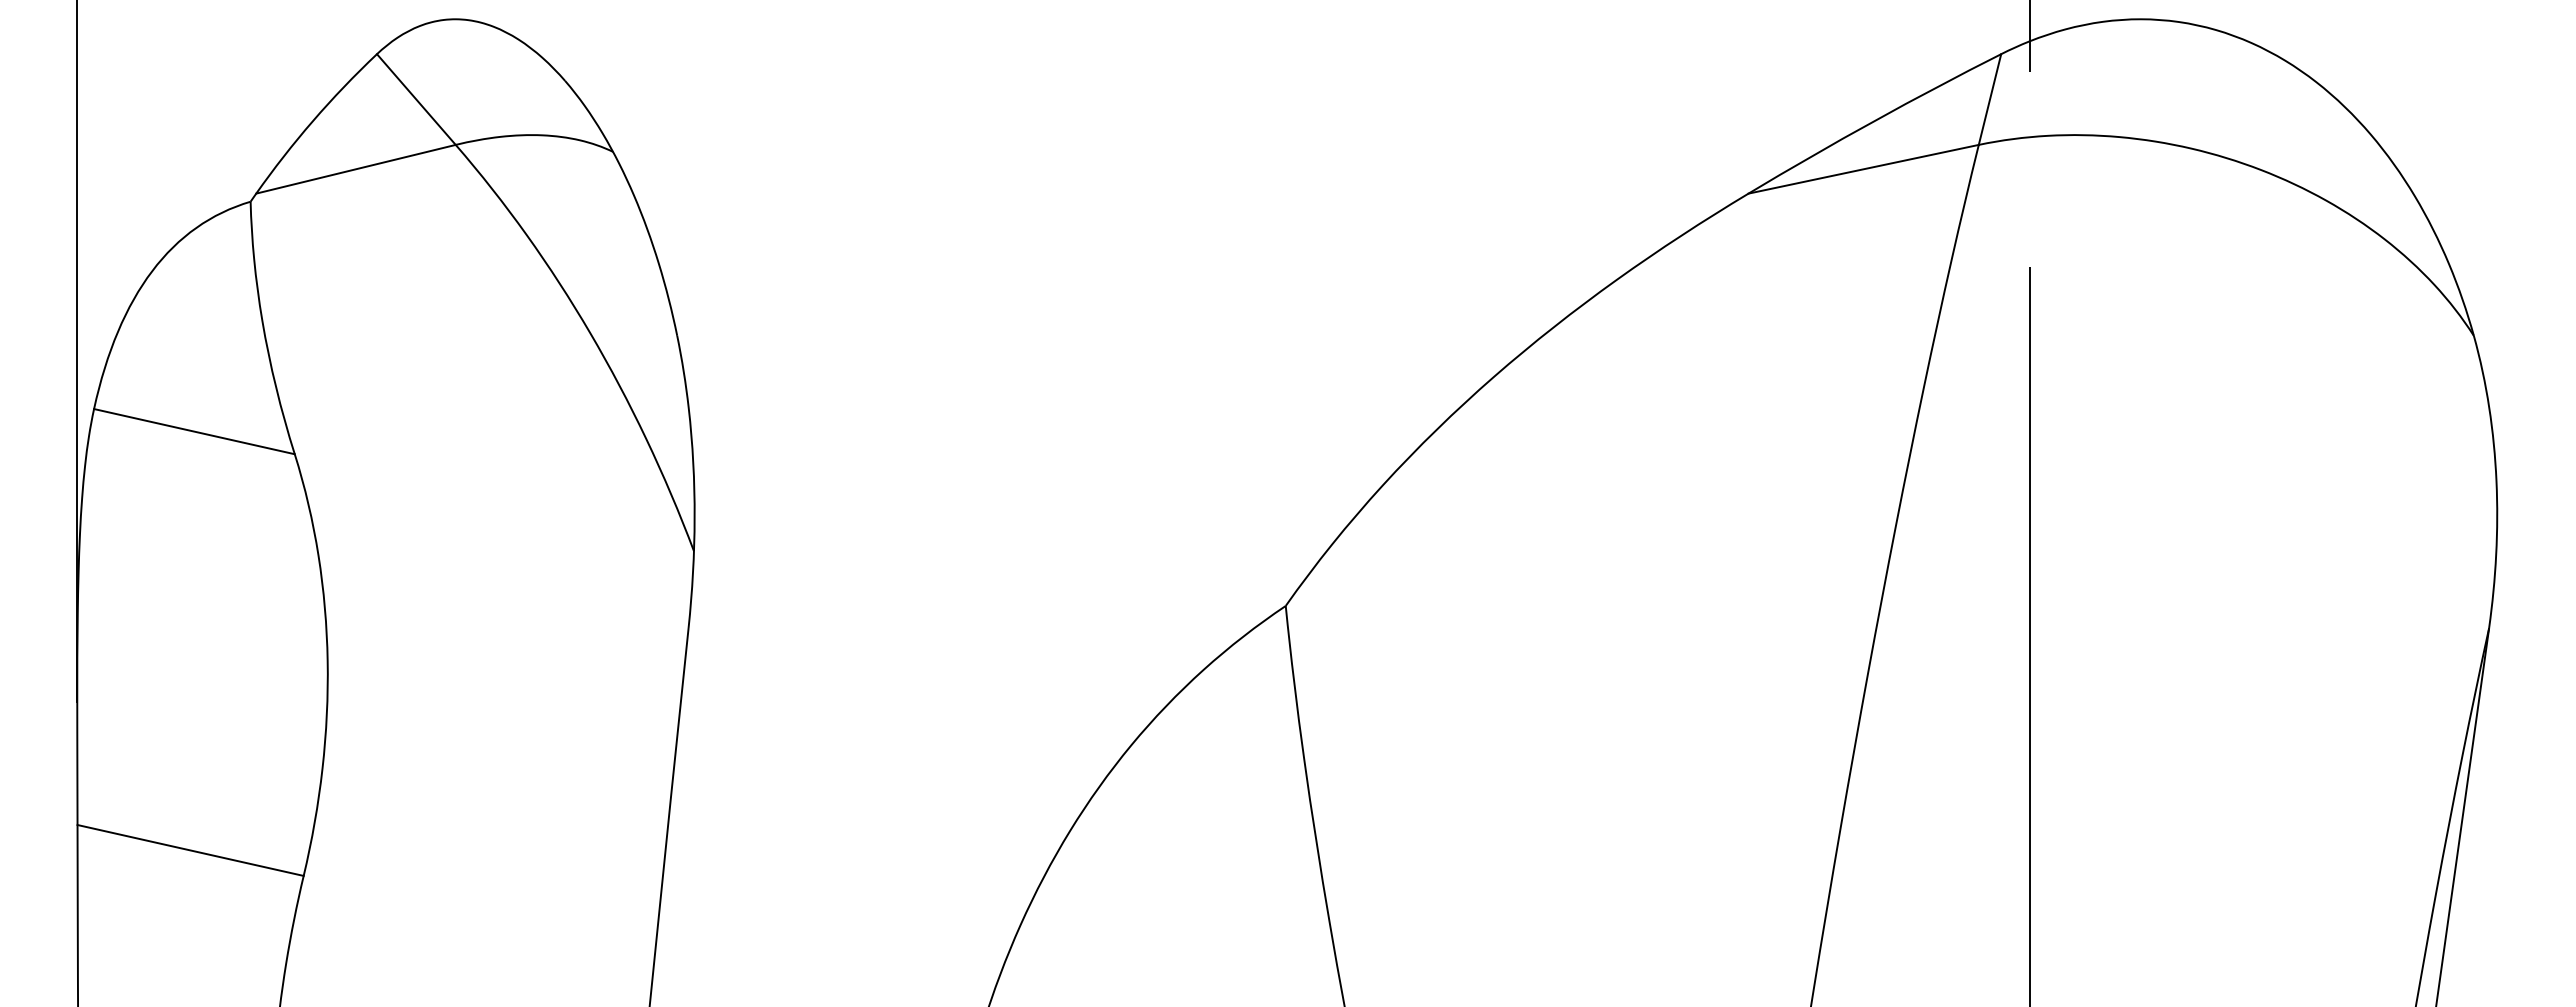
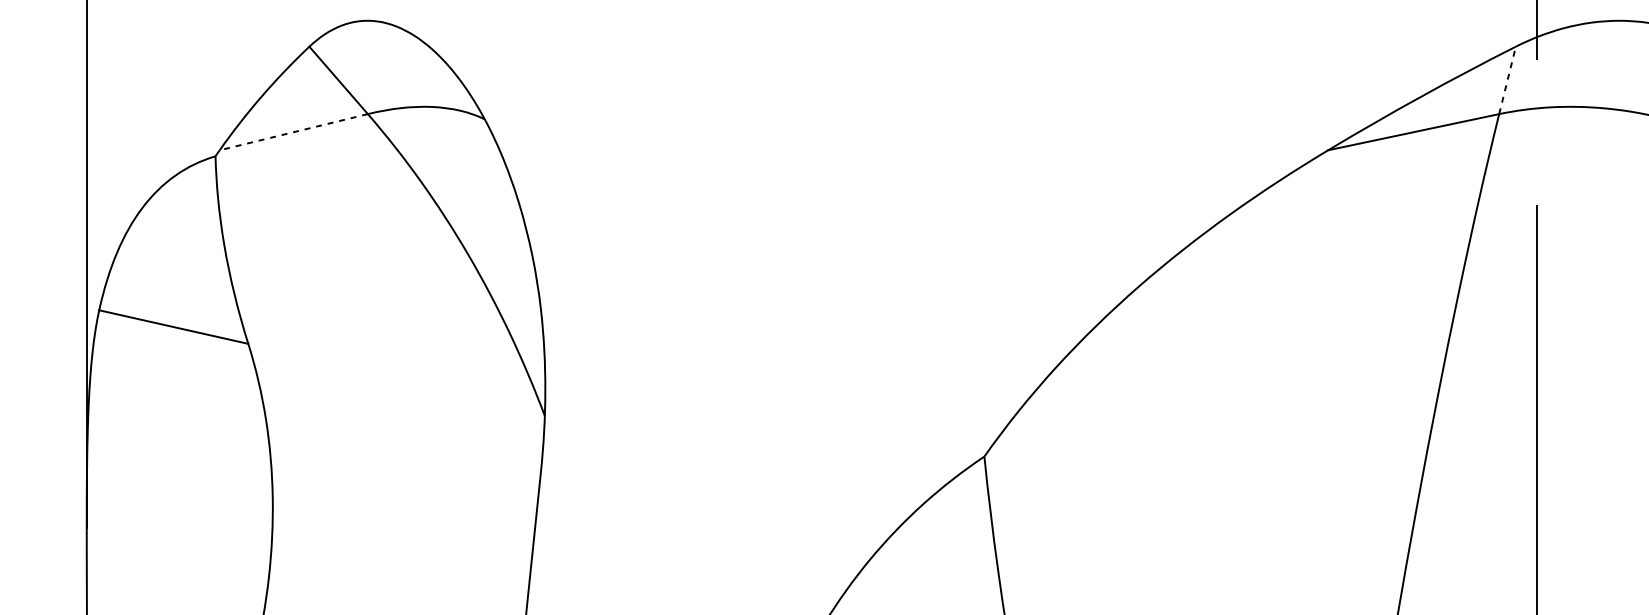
line: (1990, 99) -> (1507, 80), solid -> dashed
line: (356, 169) -> (294, 132), solid -> dashed

